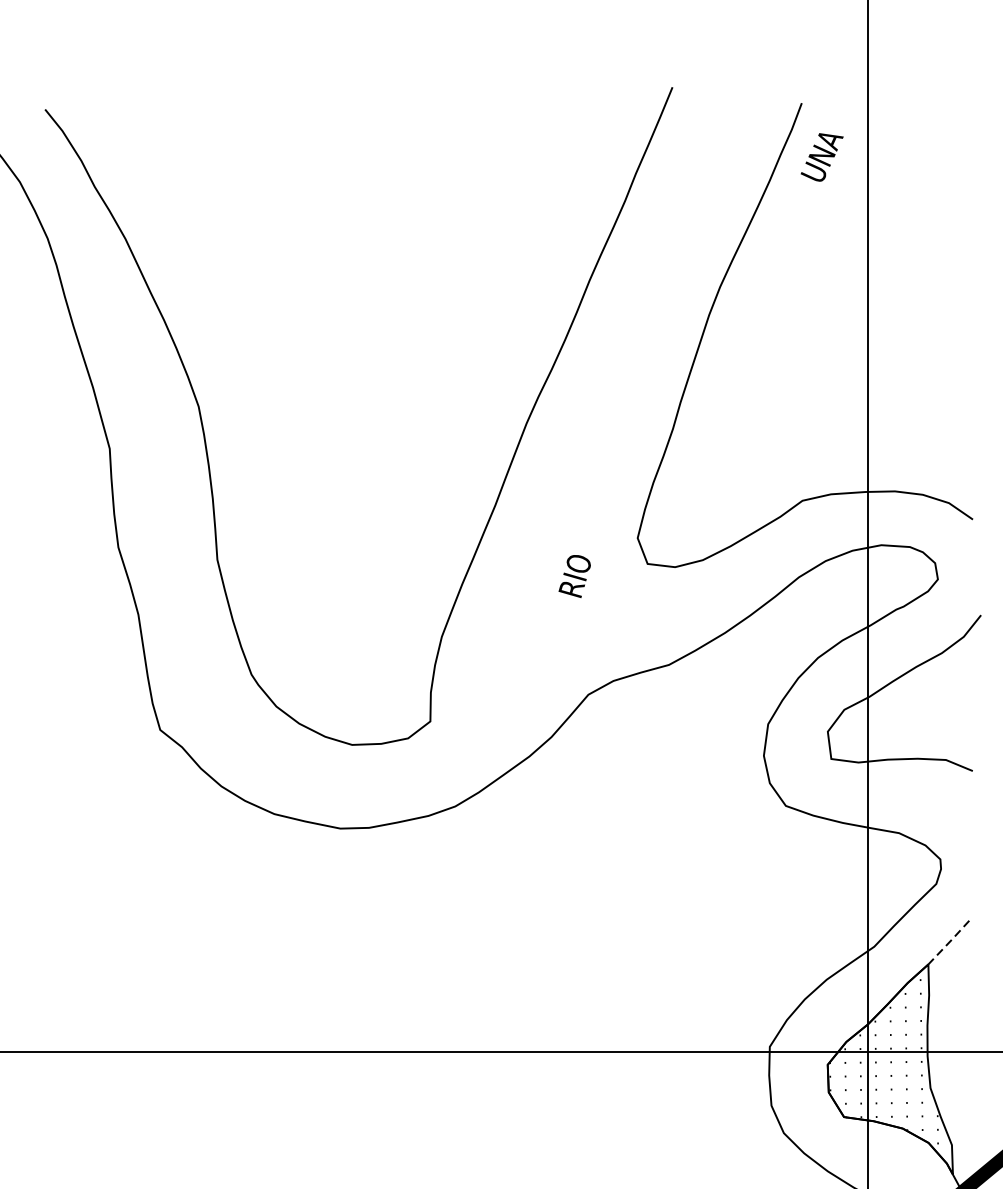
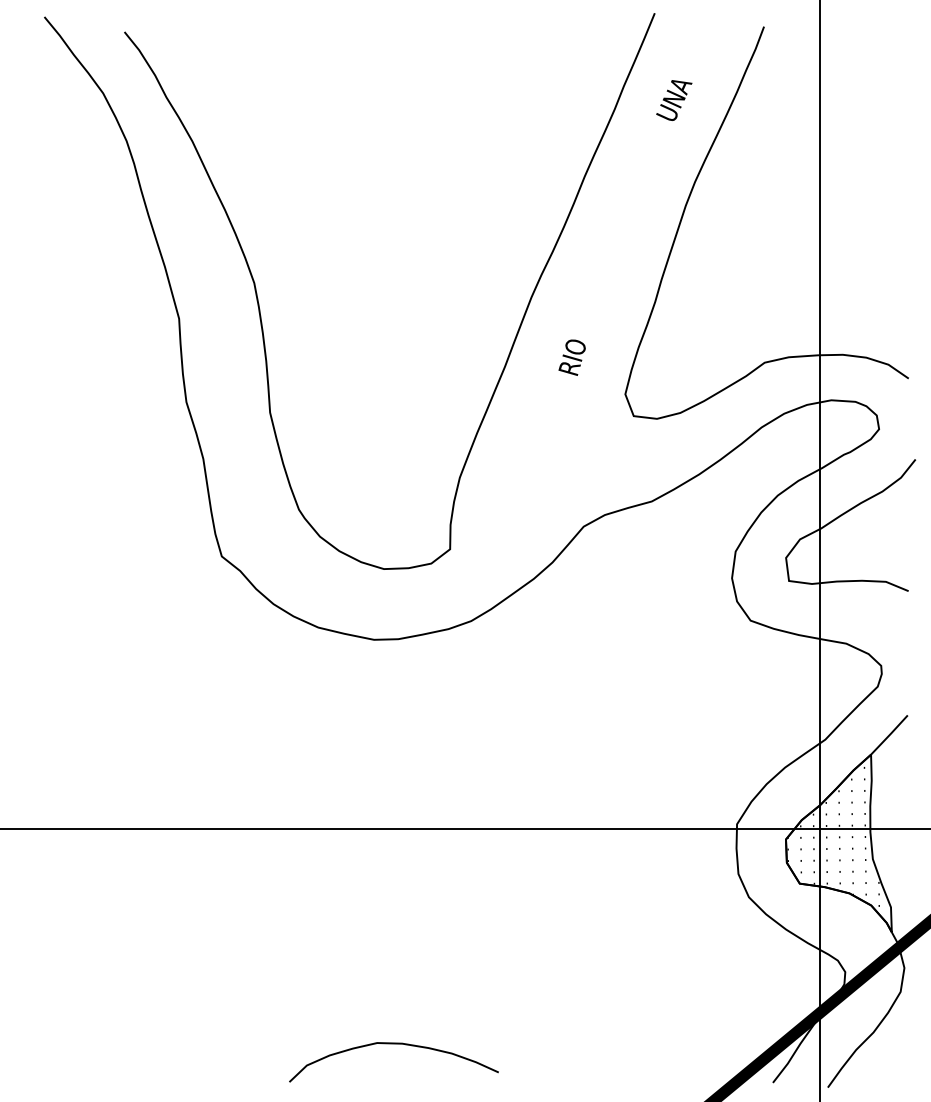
text: (822, 157) -> (674, 100), moved
text: (573, 576) -> (571, 357), moved
line: (950, 941) -> (889, 735), dashed -> solid

